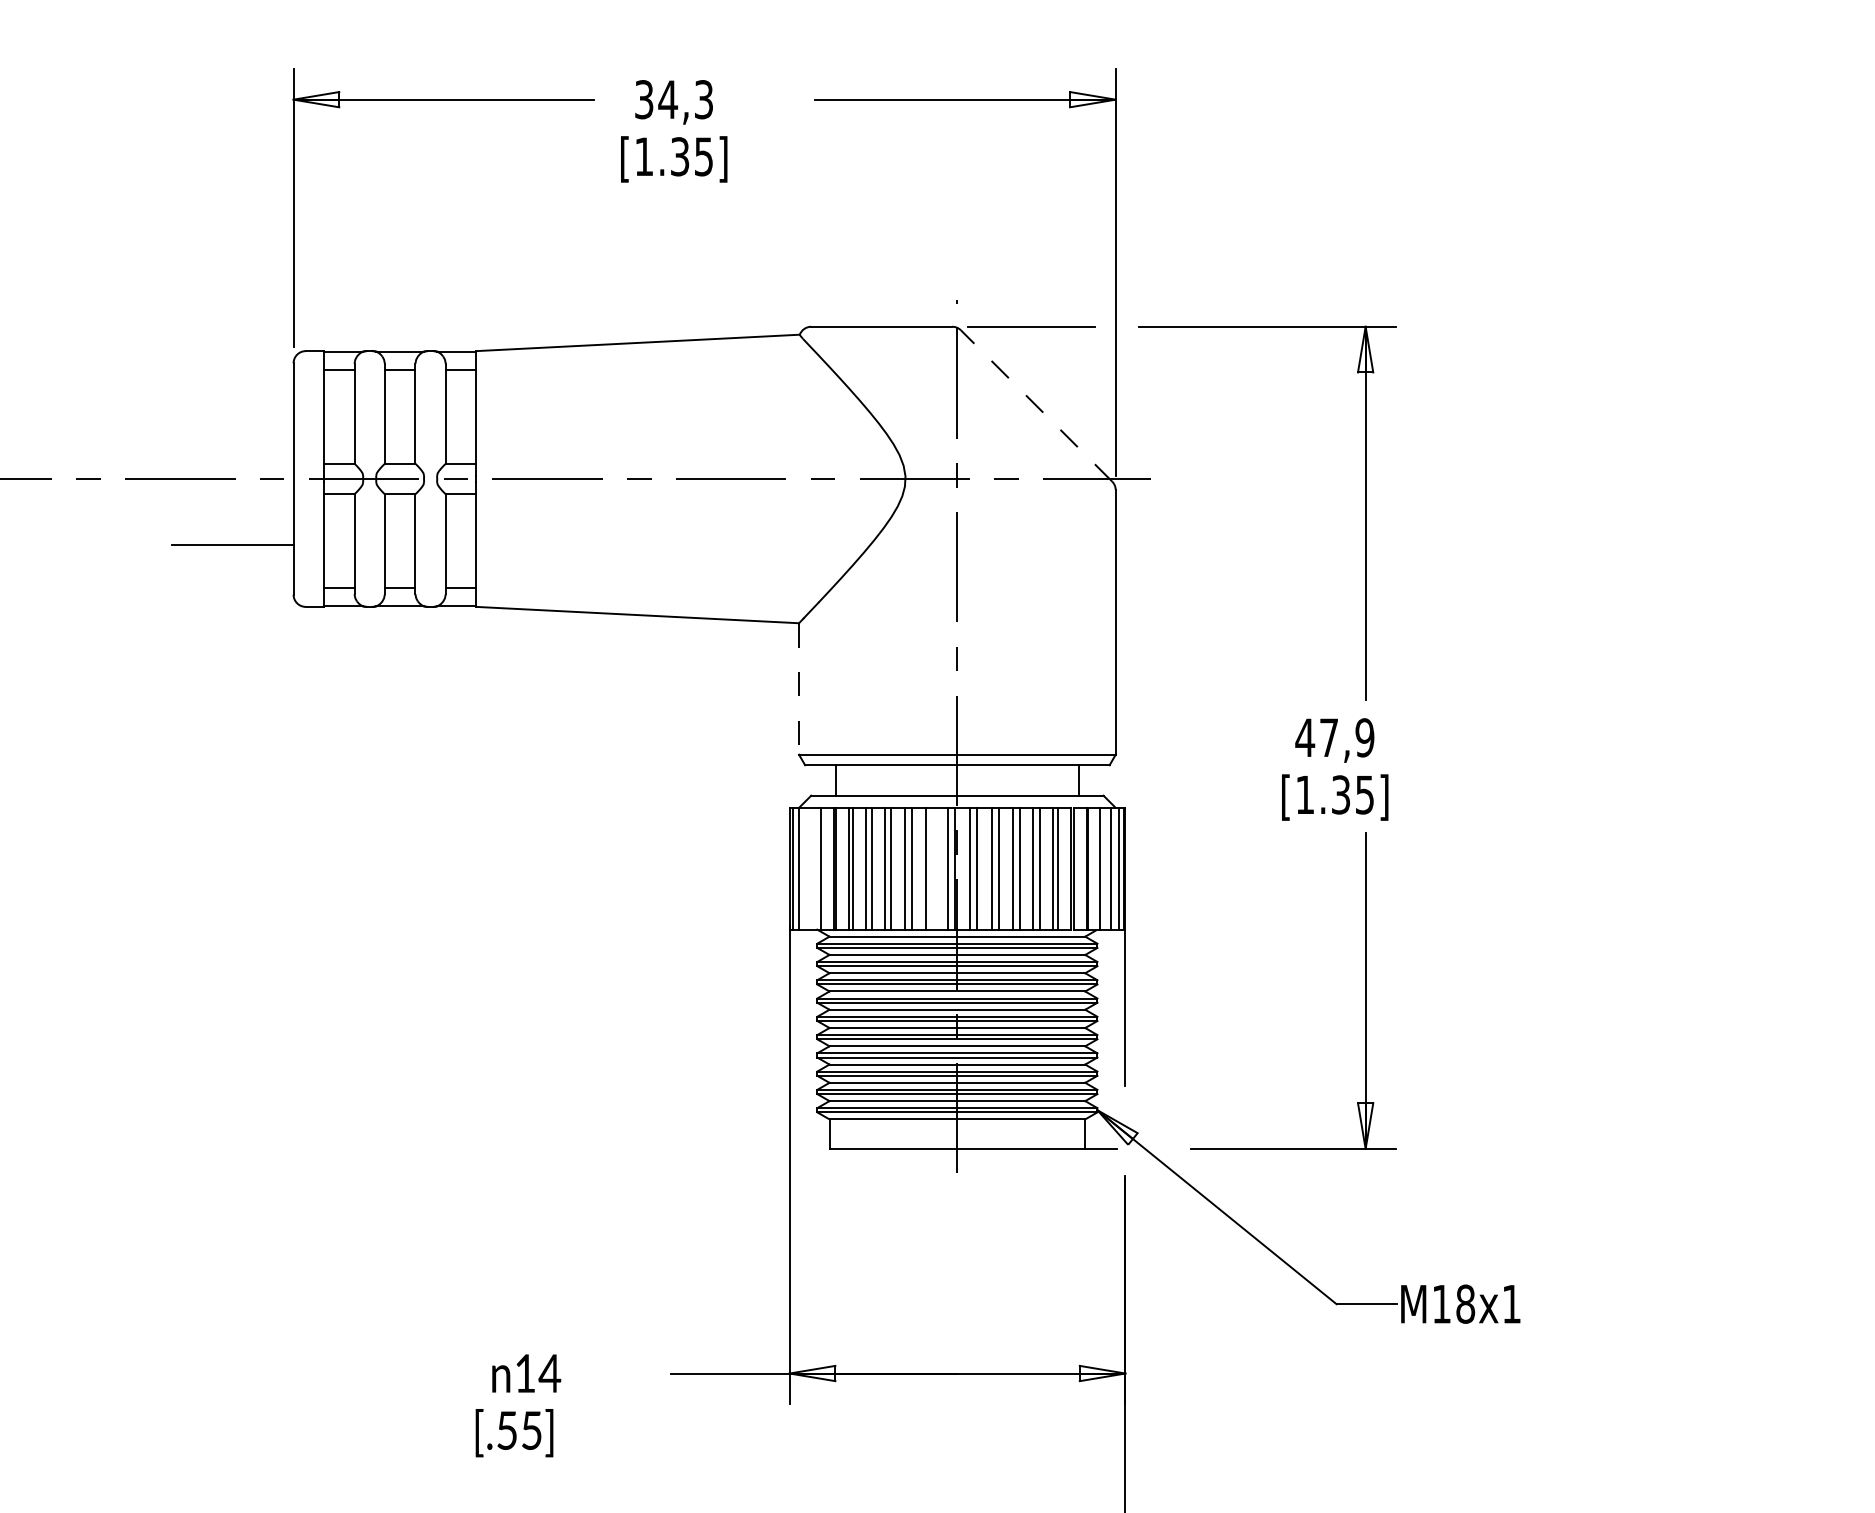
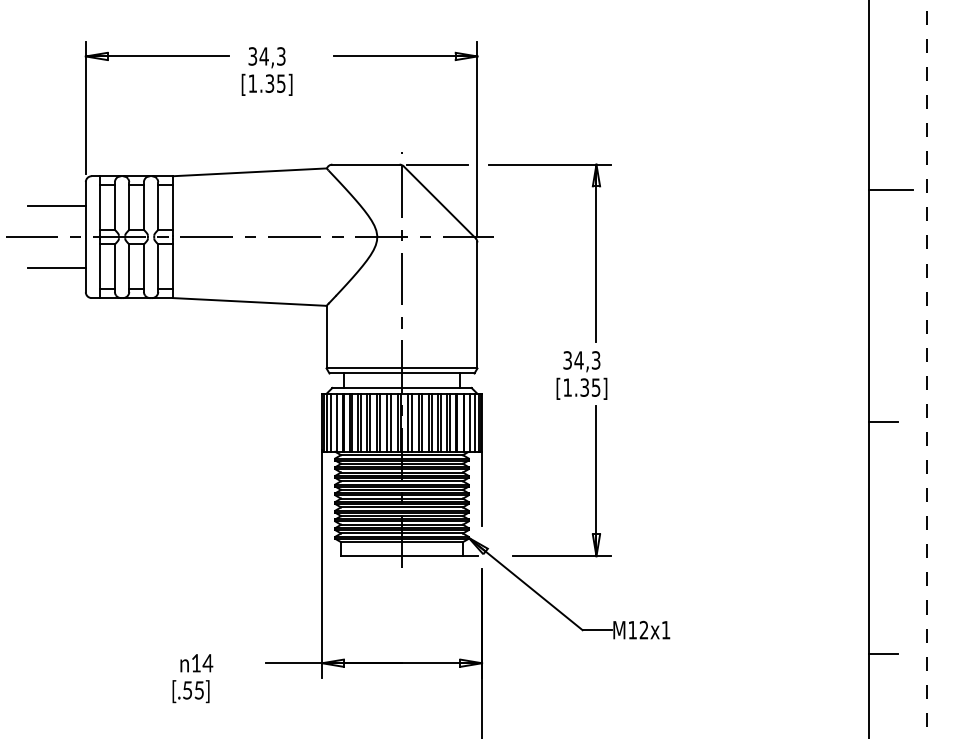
line: (1036, 406) -> (439, 202), dashed -> solid
line: (232, 412) -> (56, 205), added
line: (798, 689) -> (326, 337), dashed -> solid
text: (1334, 737) -> (581, 360), 47,9 -> 34,3
line: (809, 868) -> (331, 422), added
line: (933, 868) -> (390, 422), added
text: (1464, 1304) -> (643, 630), M18x1 -> M12x1

